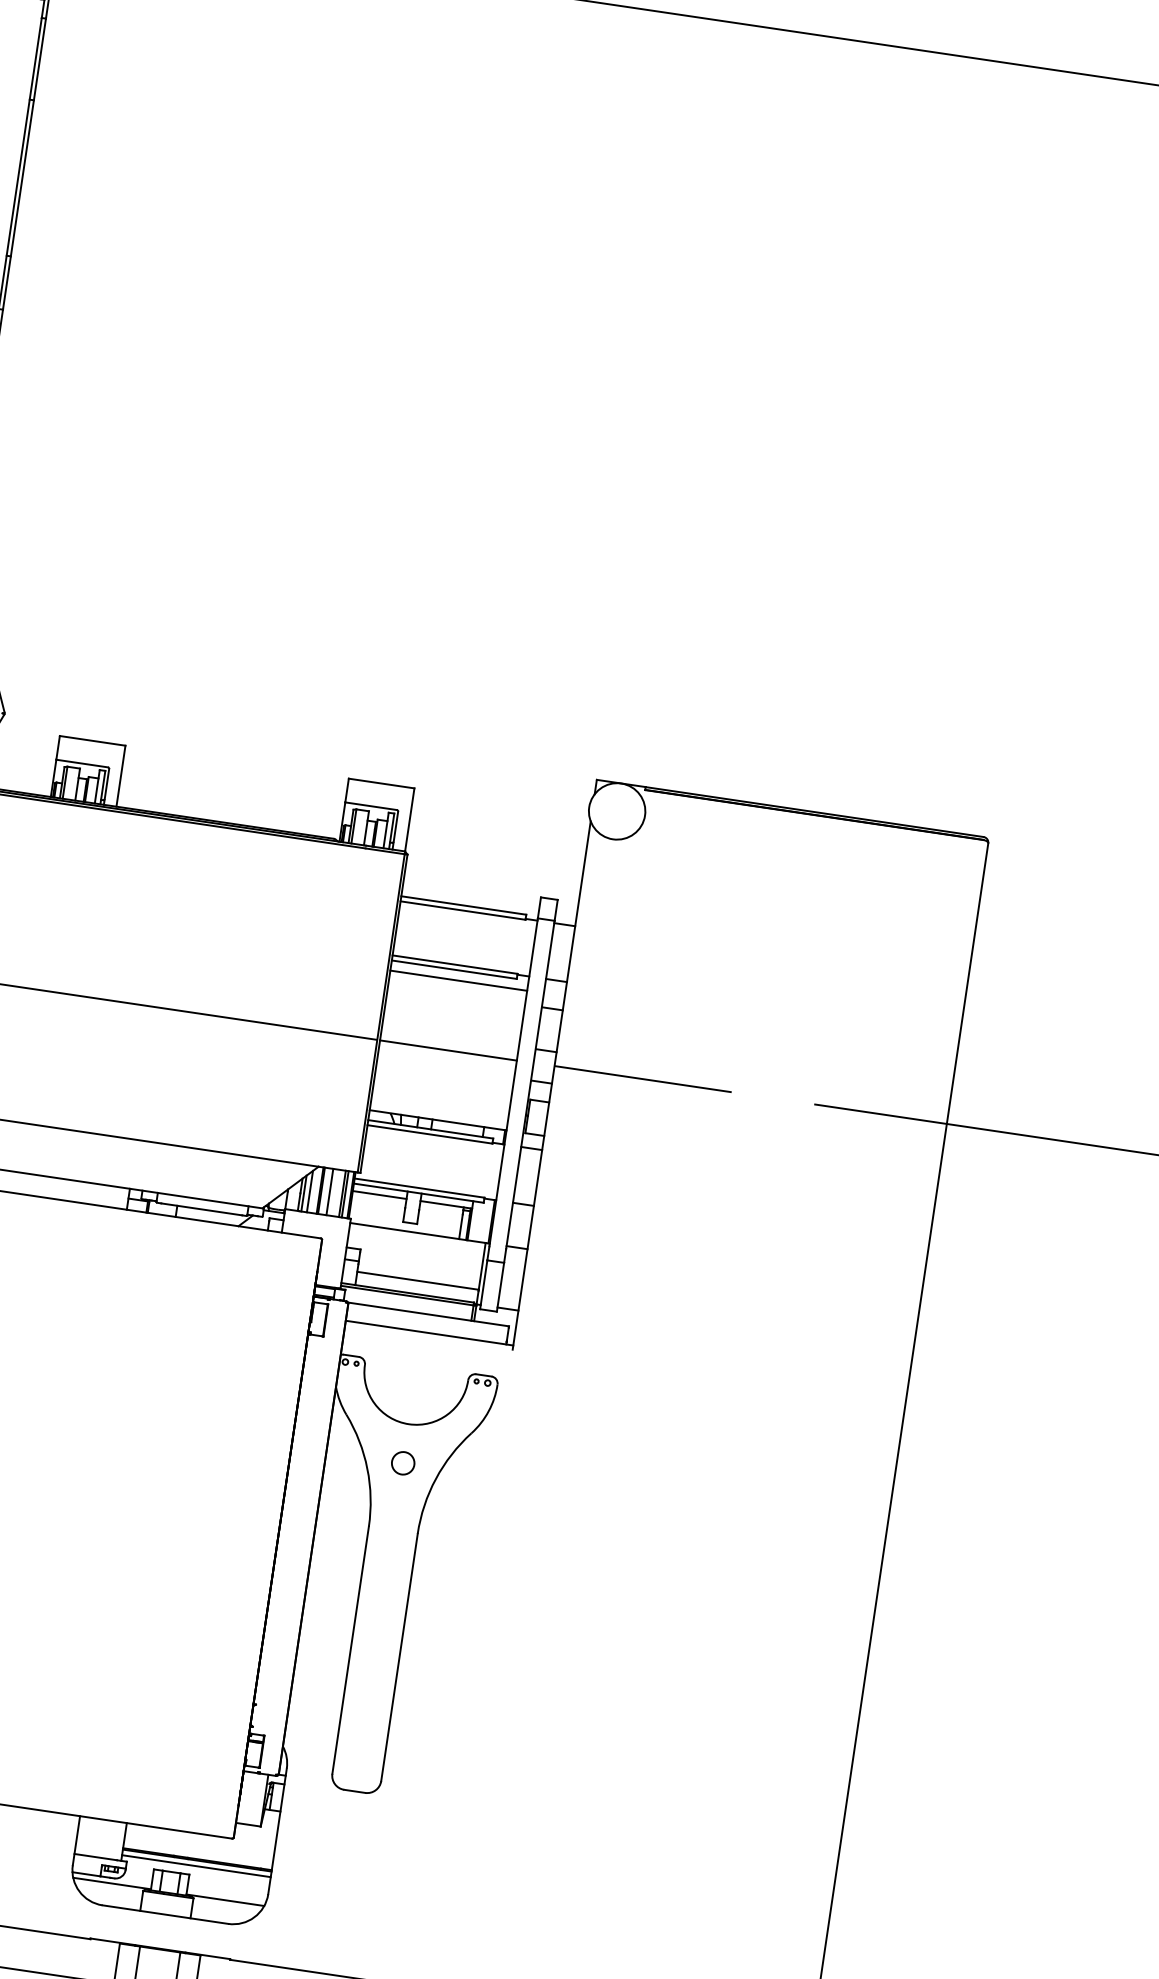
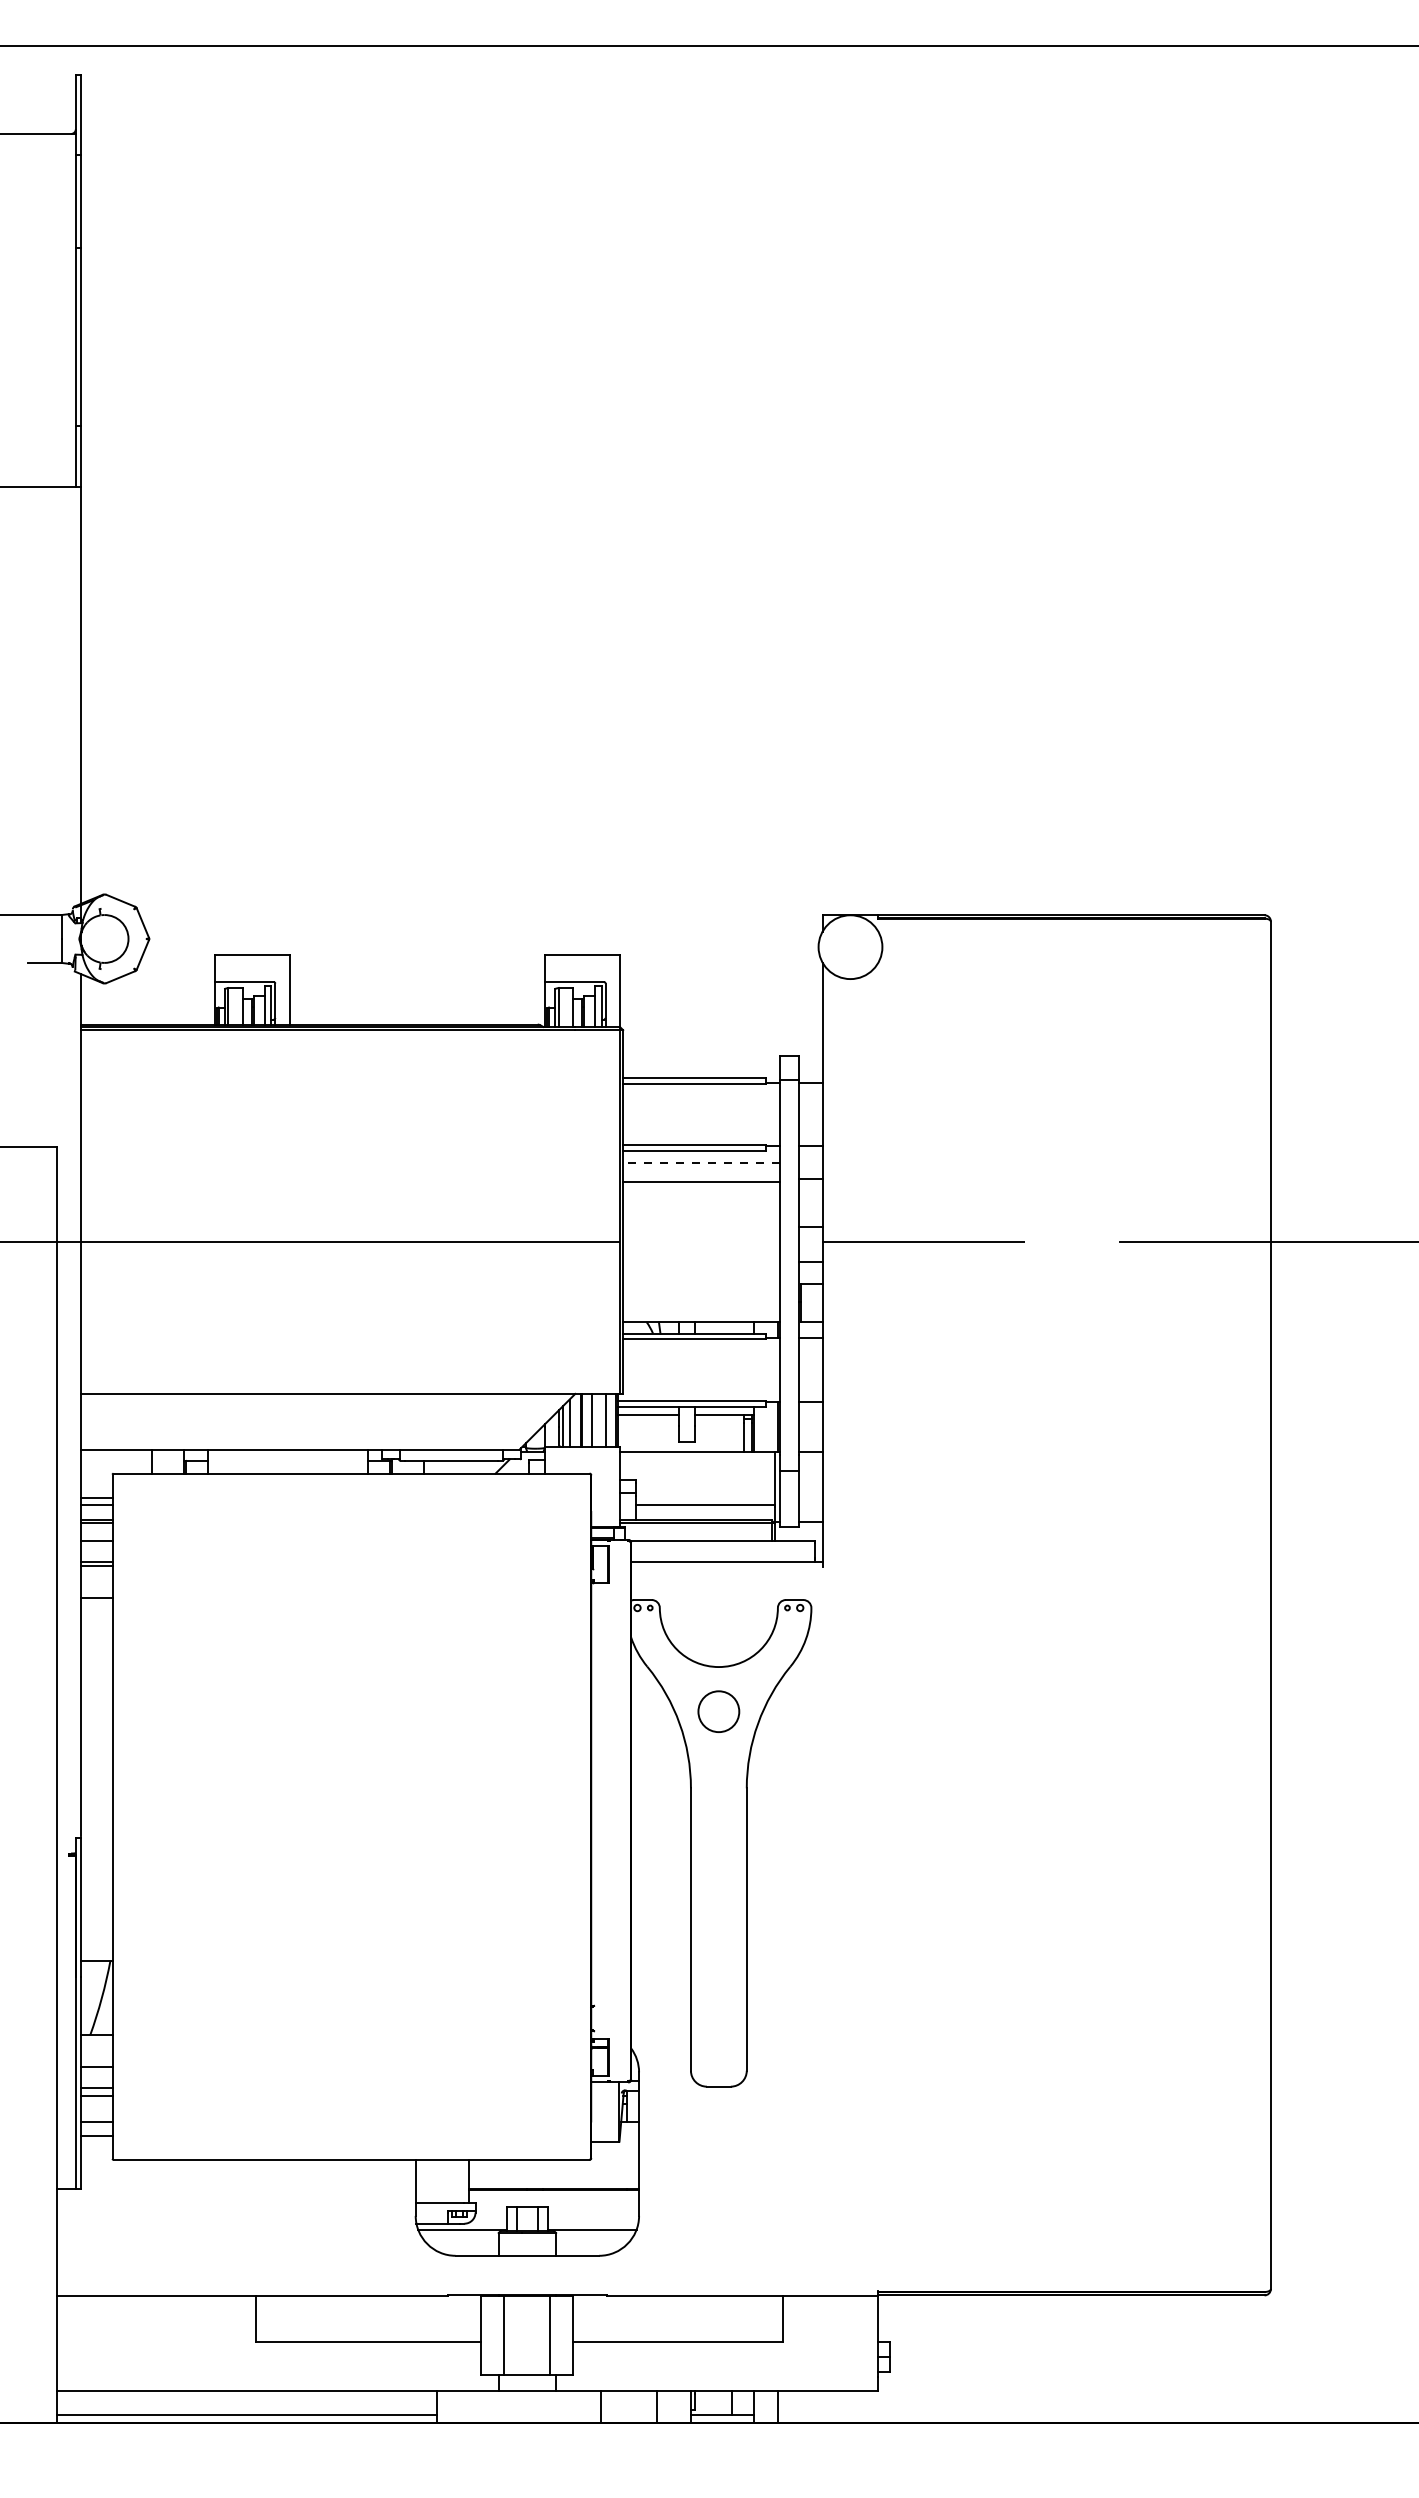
line: (458, 980) -> (700, 1162), solid -> dashed
line: (448, 1050) -> (701, 1182), moved
line: (345, 1193) -> (609, 1419), removed
circle: (402, 1463) -> (718, 1711), size x1.6
line: (196, 1866) -> (554, 2196), removed

